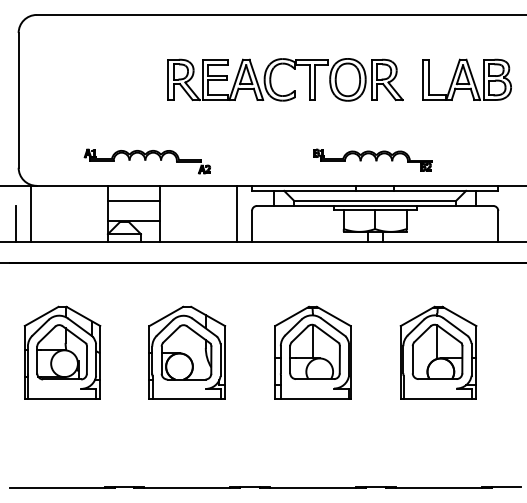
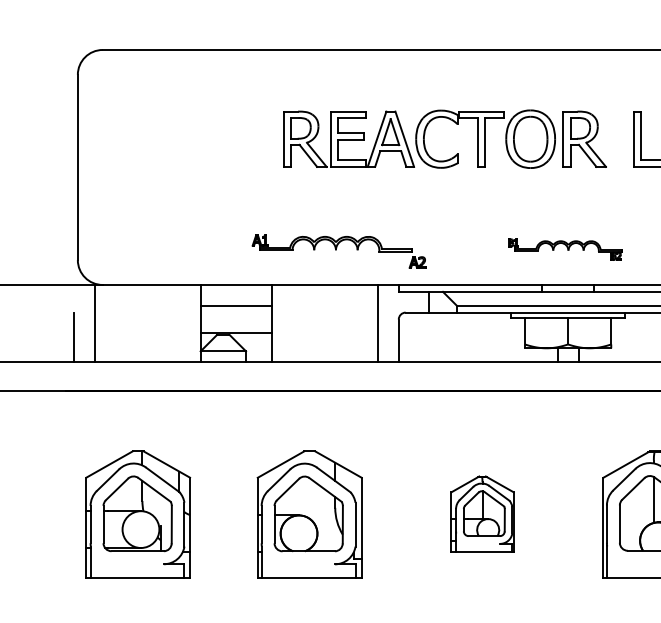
part: (372, 159) -> (564, 248), size x0.7
part: (146, 161) -> (337, 251), moved
part: (312, 352) -> (481, 514), size x0.6

